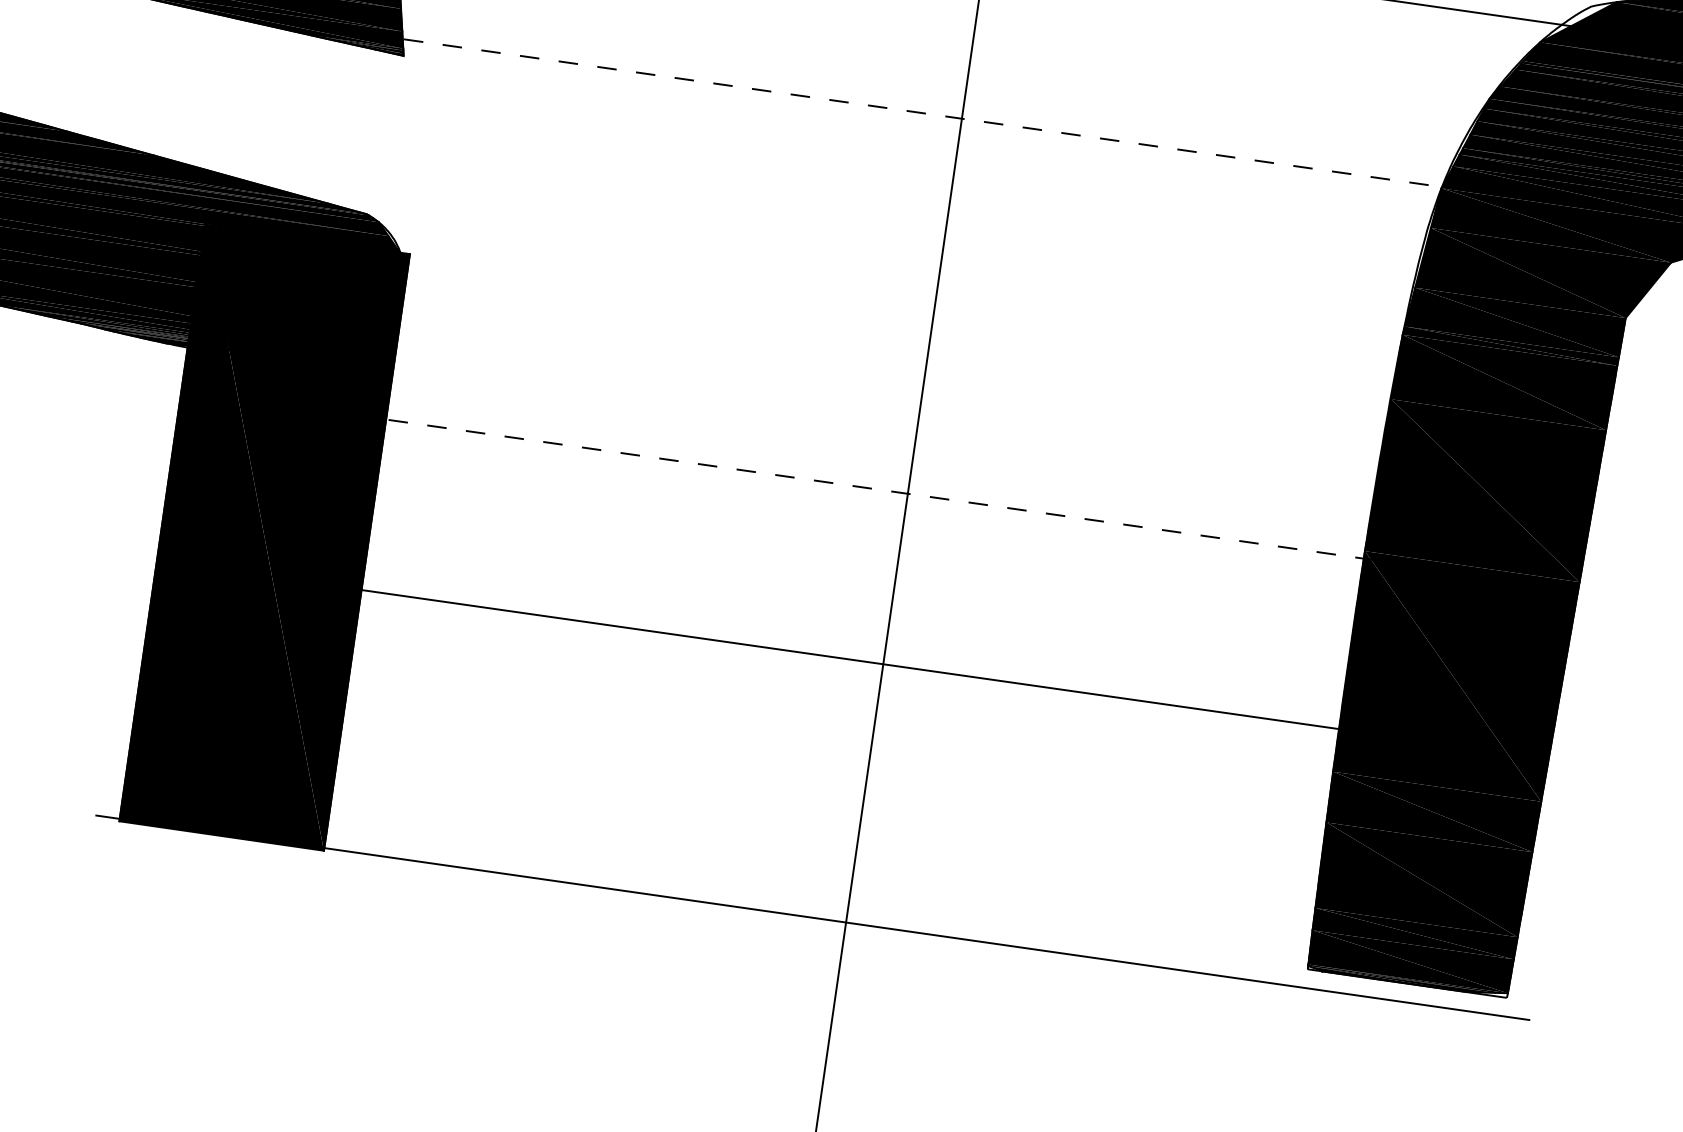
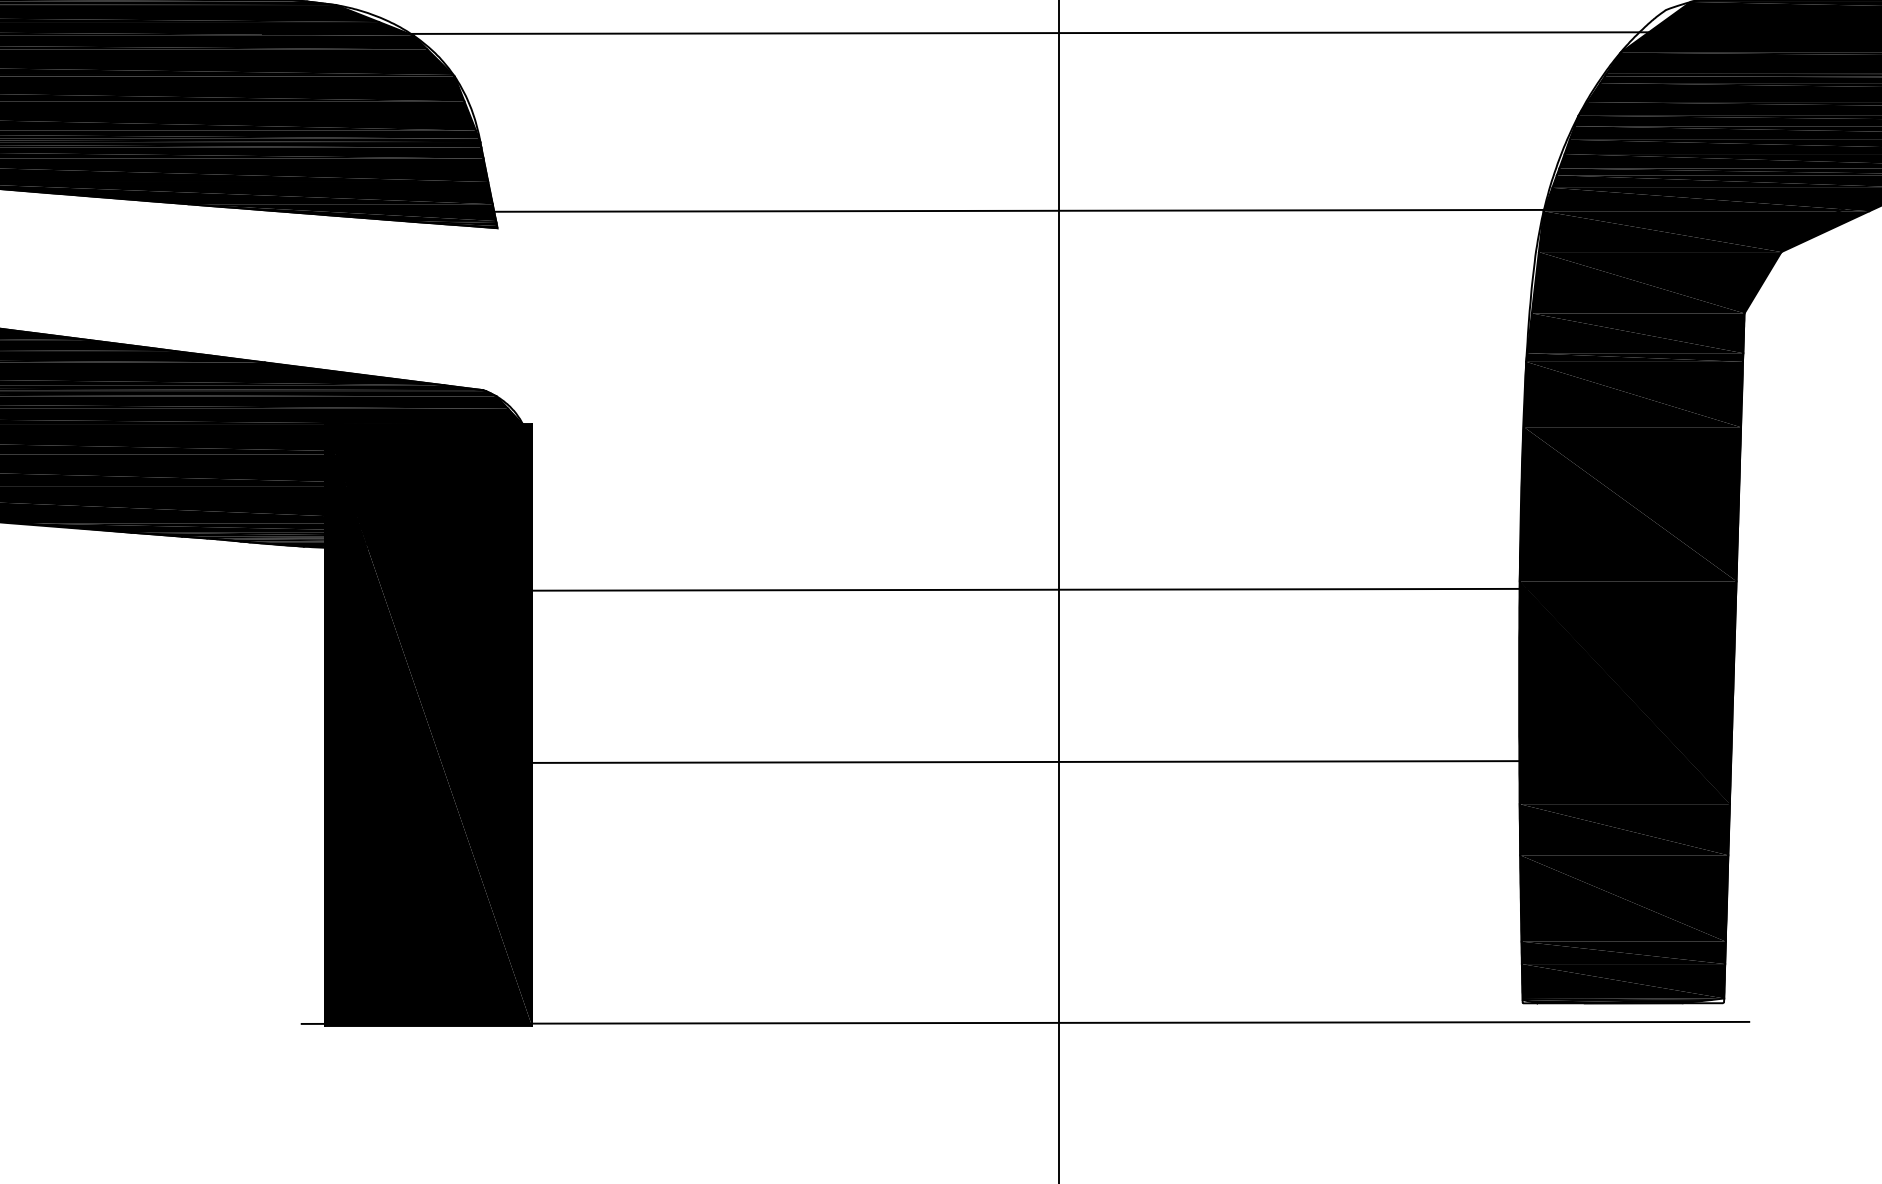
line: (928, 113) -> (1025, 210), dashed -> solid
line: (900, 492) -> (1051, 589), dashed -> solid

